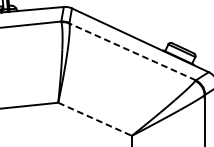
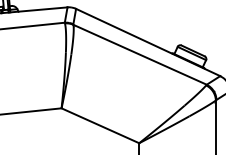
line: (132, 51) -> (139, 54), dashed -> solid
line: (95, 119) -> (100, 125), dashed -> solid

